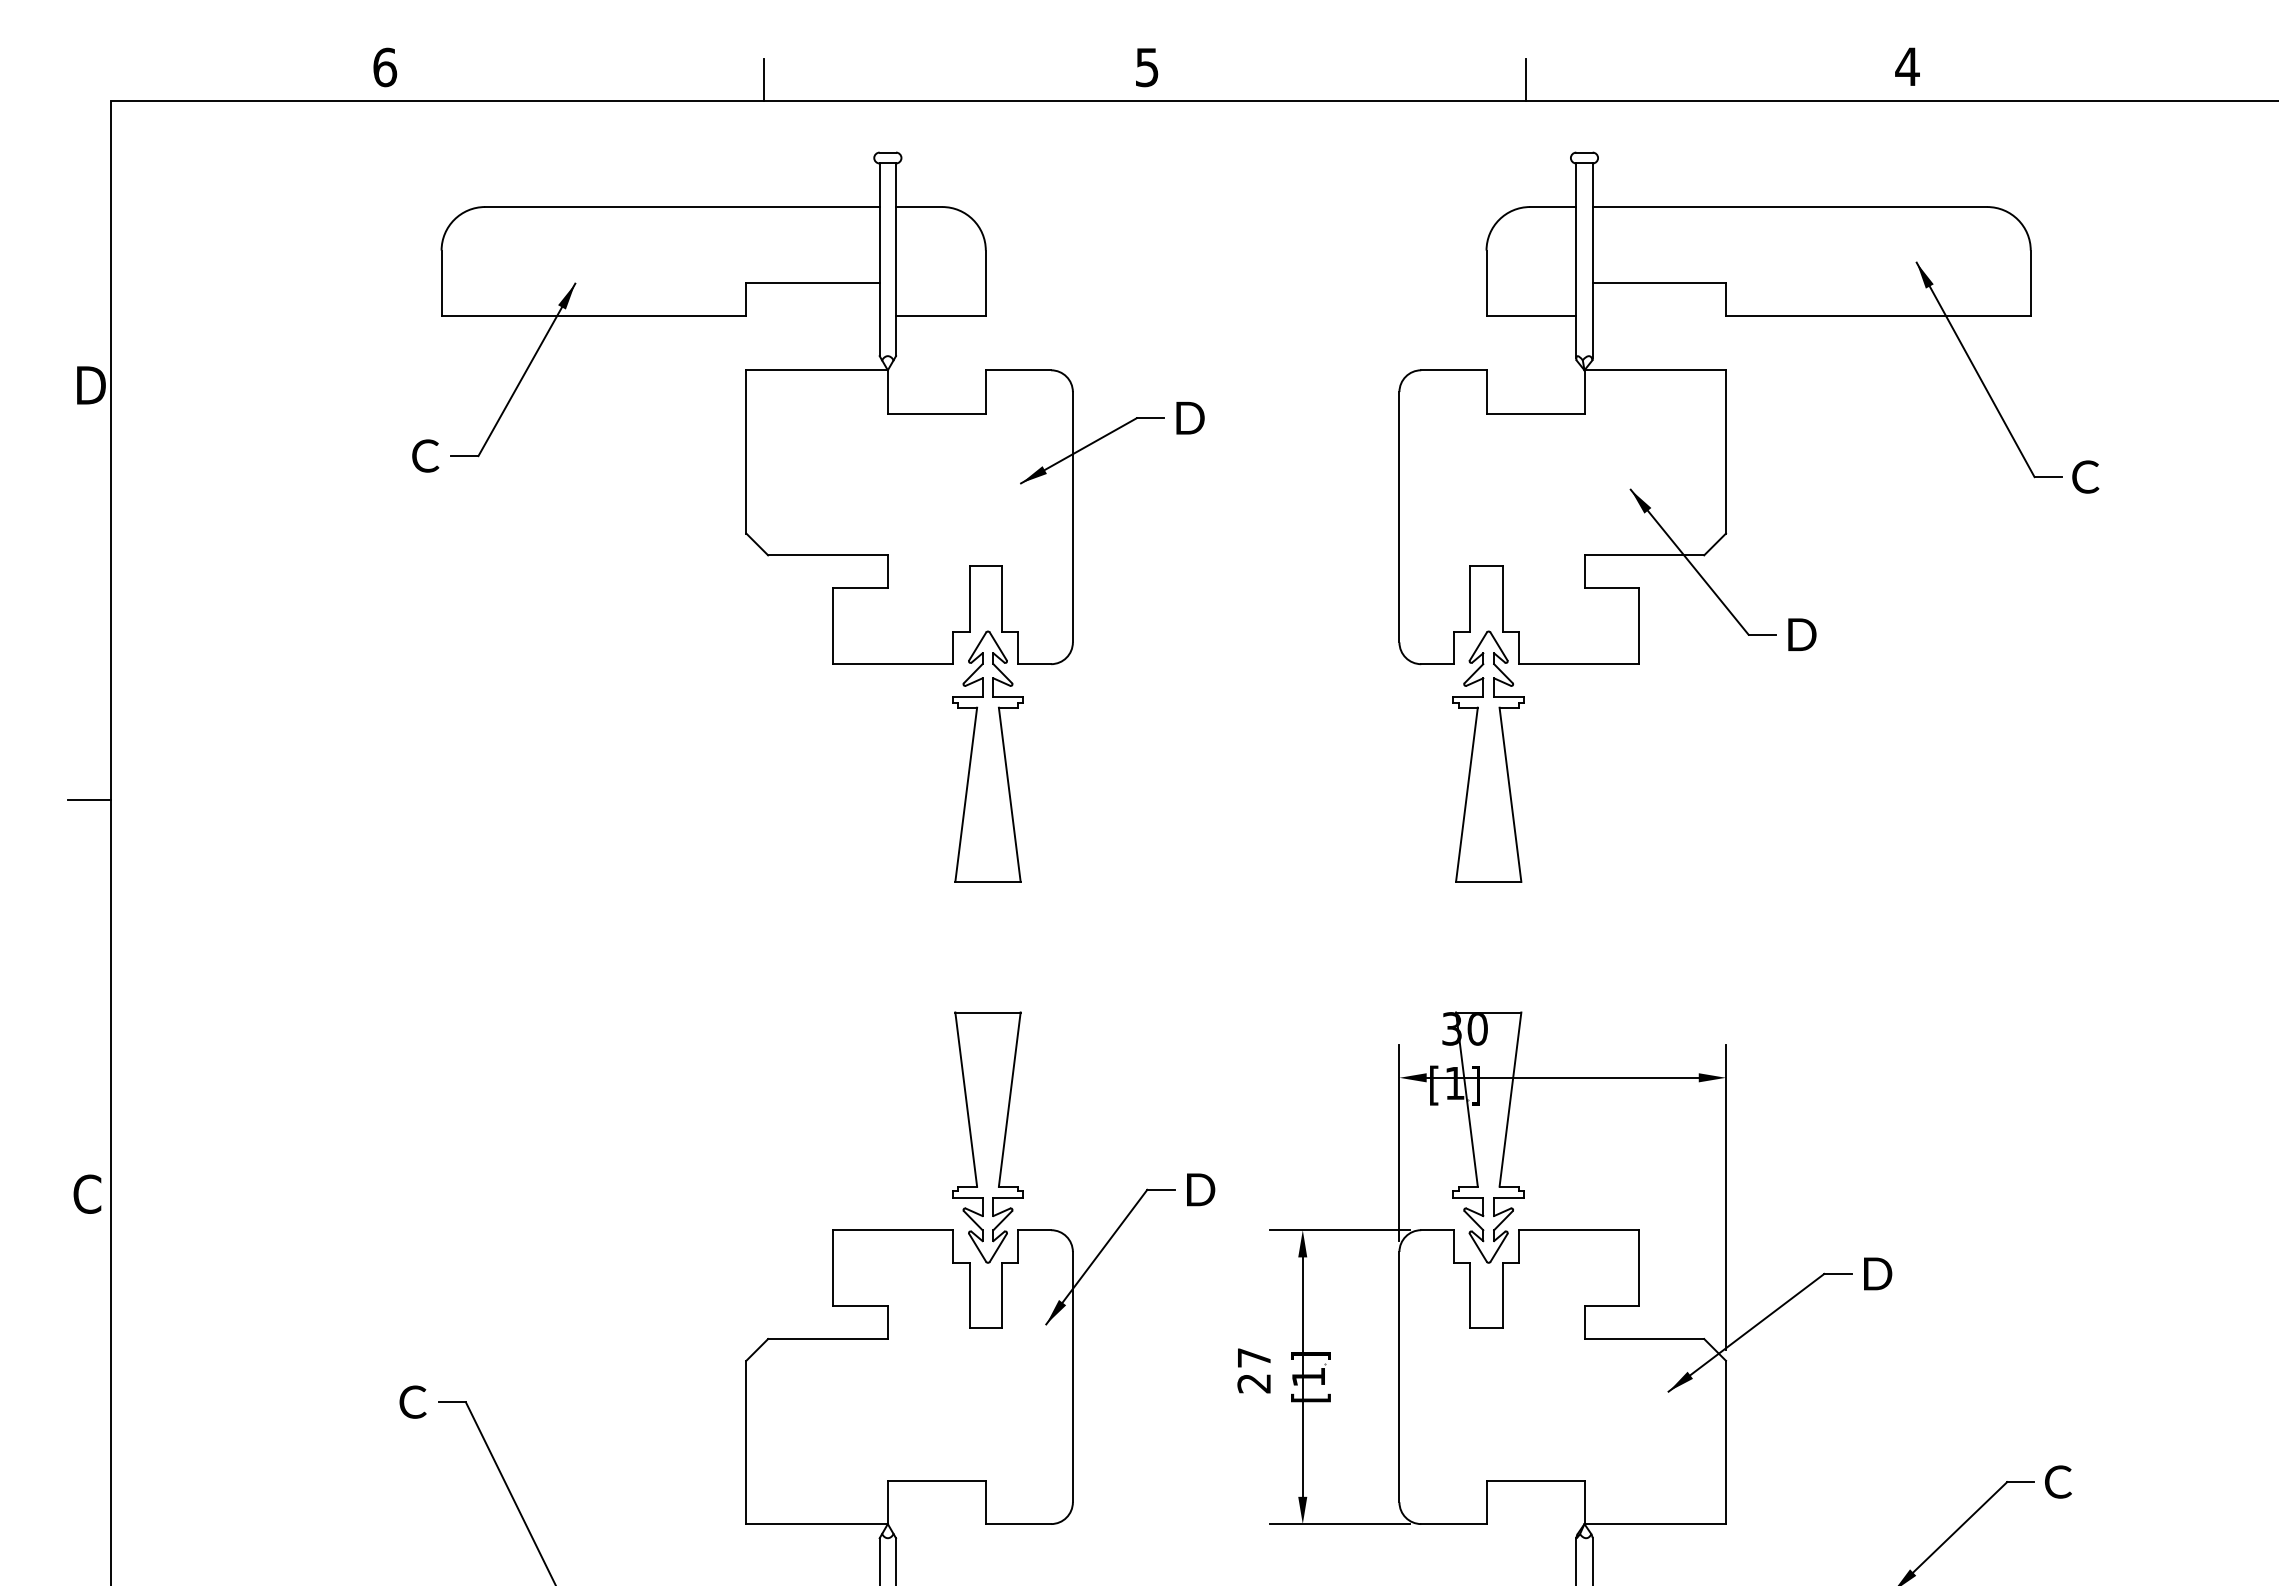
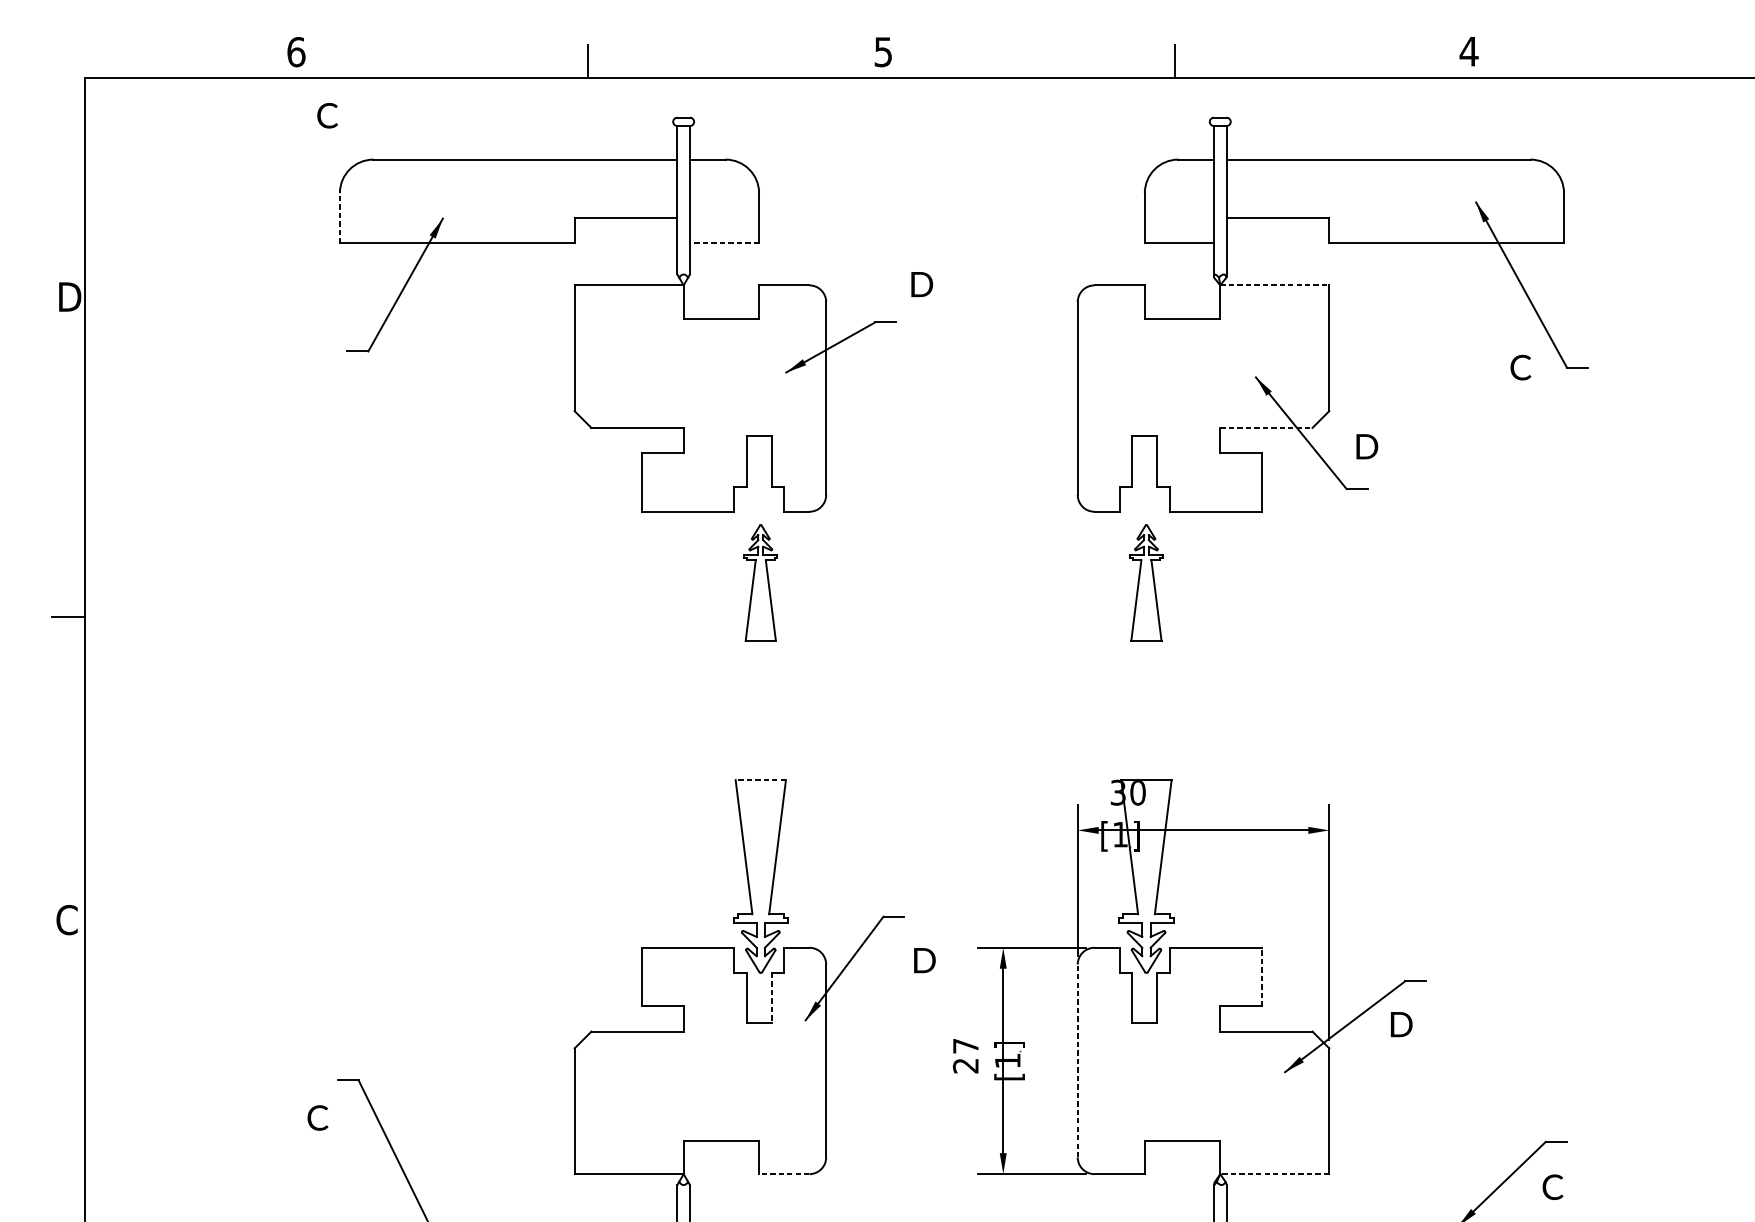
line: (441, 283) -> (339, 218), solid -> dashed
line: (940, 315) -> (724, 243), solid -> dashed
line: (1655, 370) -> (1274, 285), solid -> dashed
text: (1190, 418) -> (922, 284), moved
text: (425, 455) -> (327, 115), moved
text: (2085, 476) -> (1520, 367), moved
line: (1644, 555) -> (1266, 428), solid -> dashed
text: (1802, 634) -> (1367, 446), moved
part: (987, 756) -> (760, 582), size x0.6
part: (1488, 756) -> (1146, 582), size x0.6
line: (988, 1012) -> (761, 780), solid -> dashed
text: (1201, 1189) -> (925, 960), moved
line: (1638, 1267) -> (1261, 976), solid -> dashed
text: (1878, 1273) -> (1402, 1024), moved
line: (1002, 1295) -> (771, 998), solid -> dashed
line: (1399, 1376) -> (1077, 1060), solid -> dashed
text: (412, 1401) -> (317, 1117), moved
text: (2058, 1481) -> (1553, 1186), moved
line: (1018, 1524) -> (784, 1174), solid -> dashed
line: (1655, 1524) -> (1274, 1174), solid -> dashed

